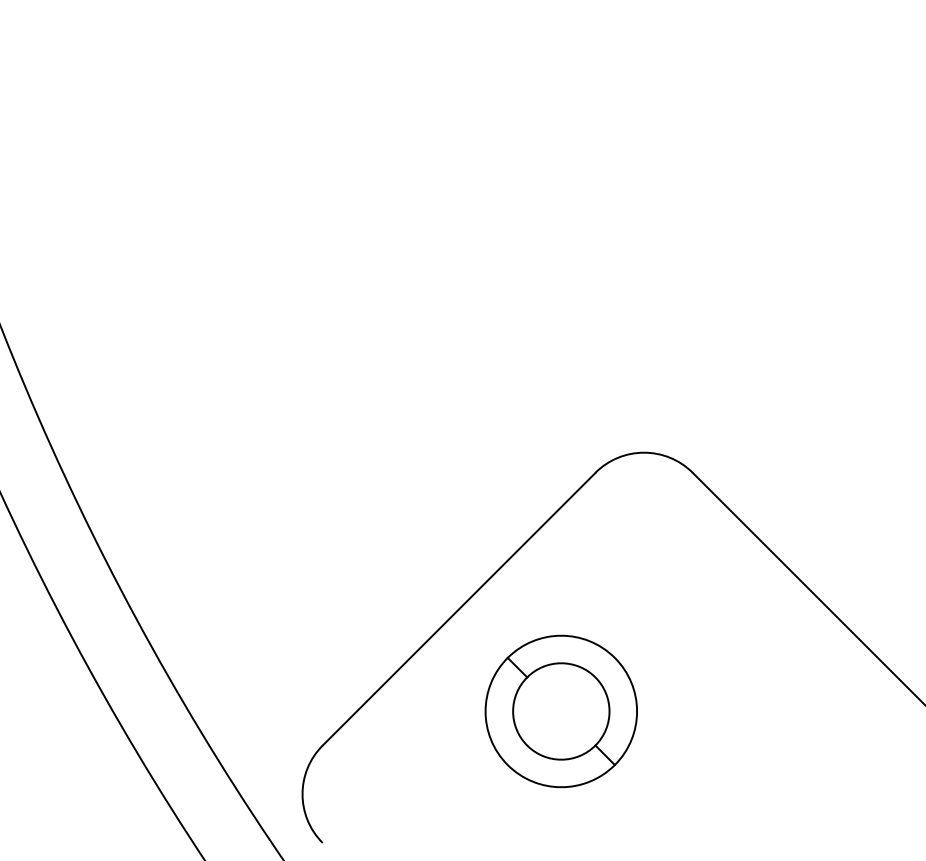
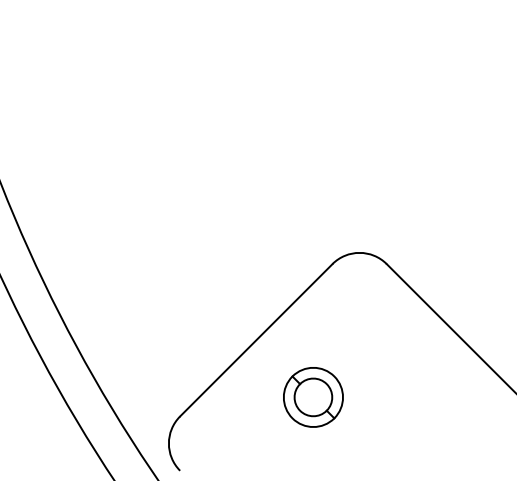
part: (561, 711) -> (313, 397), size x0.7

